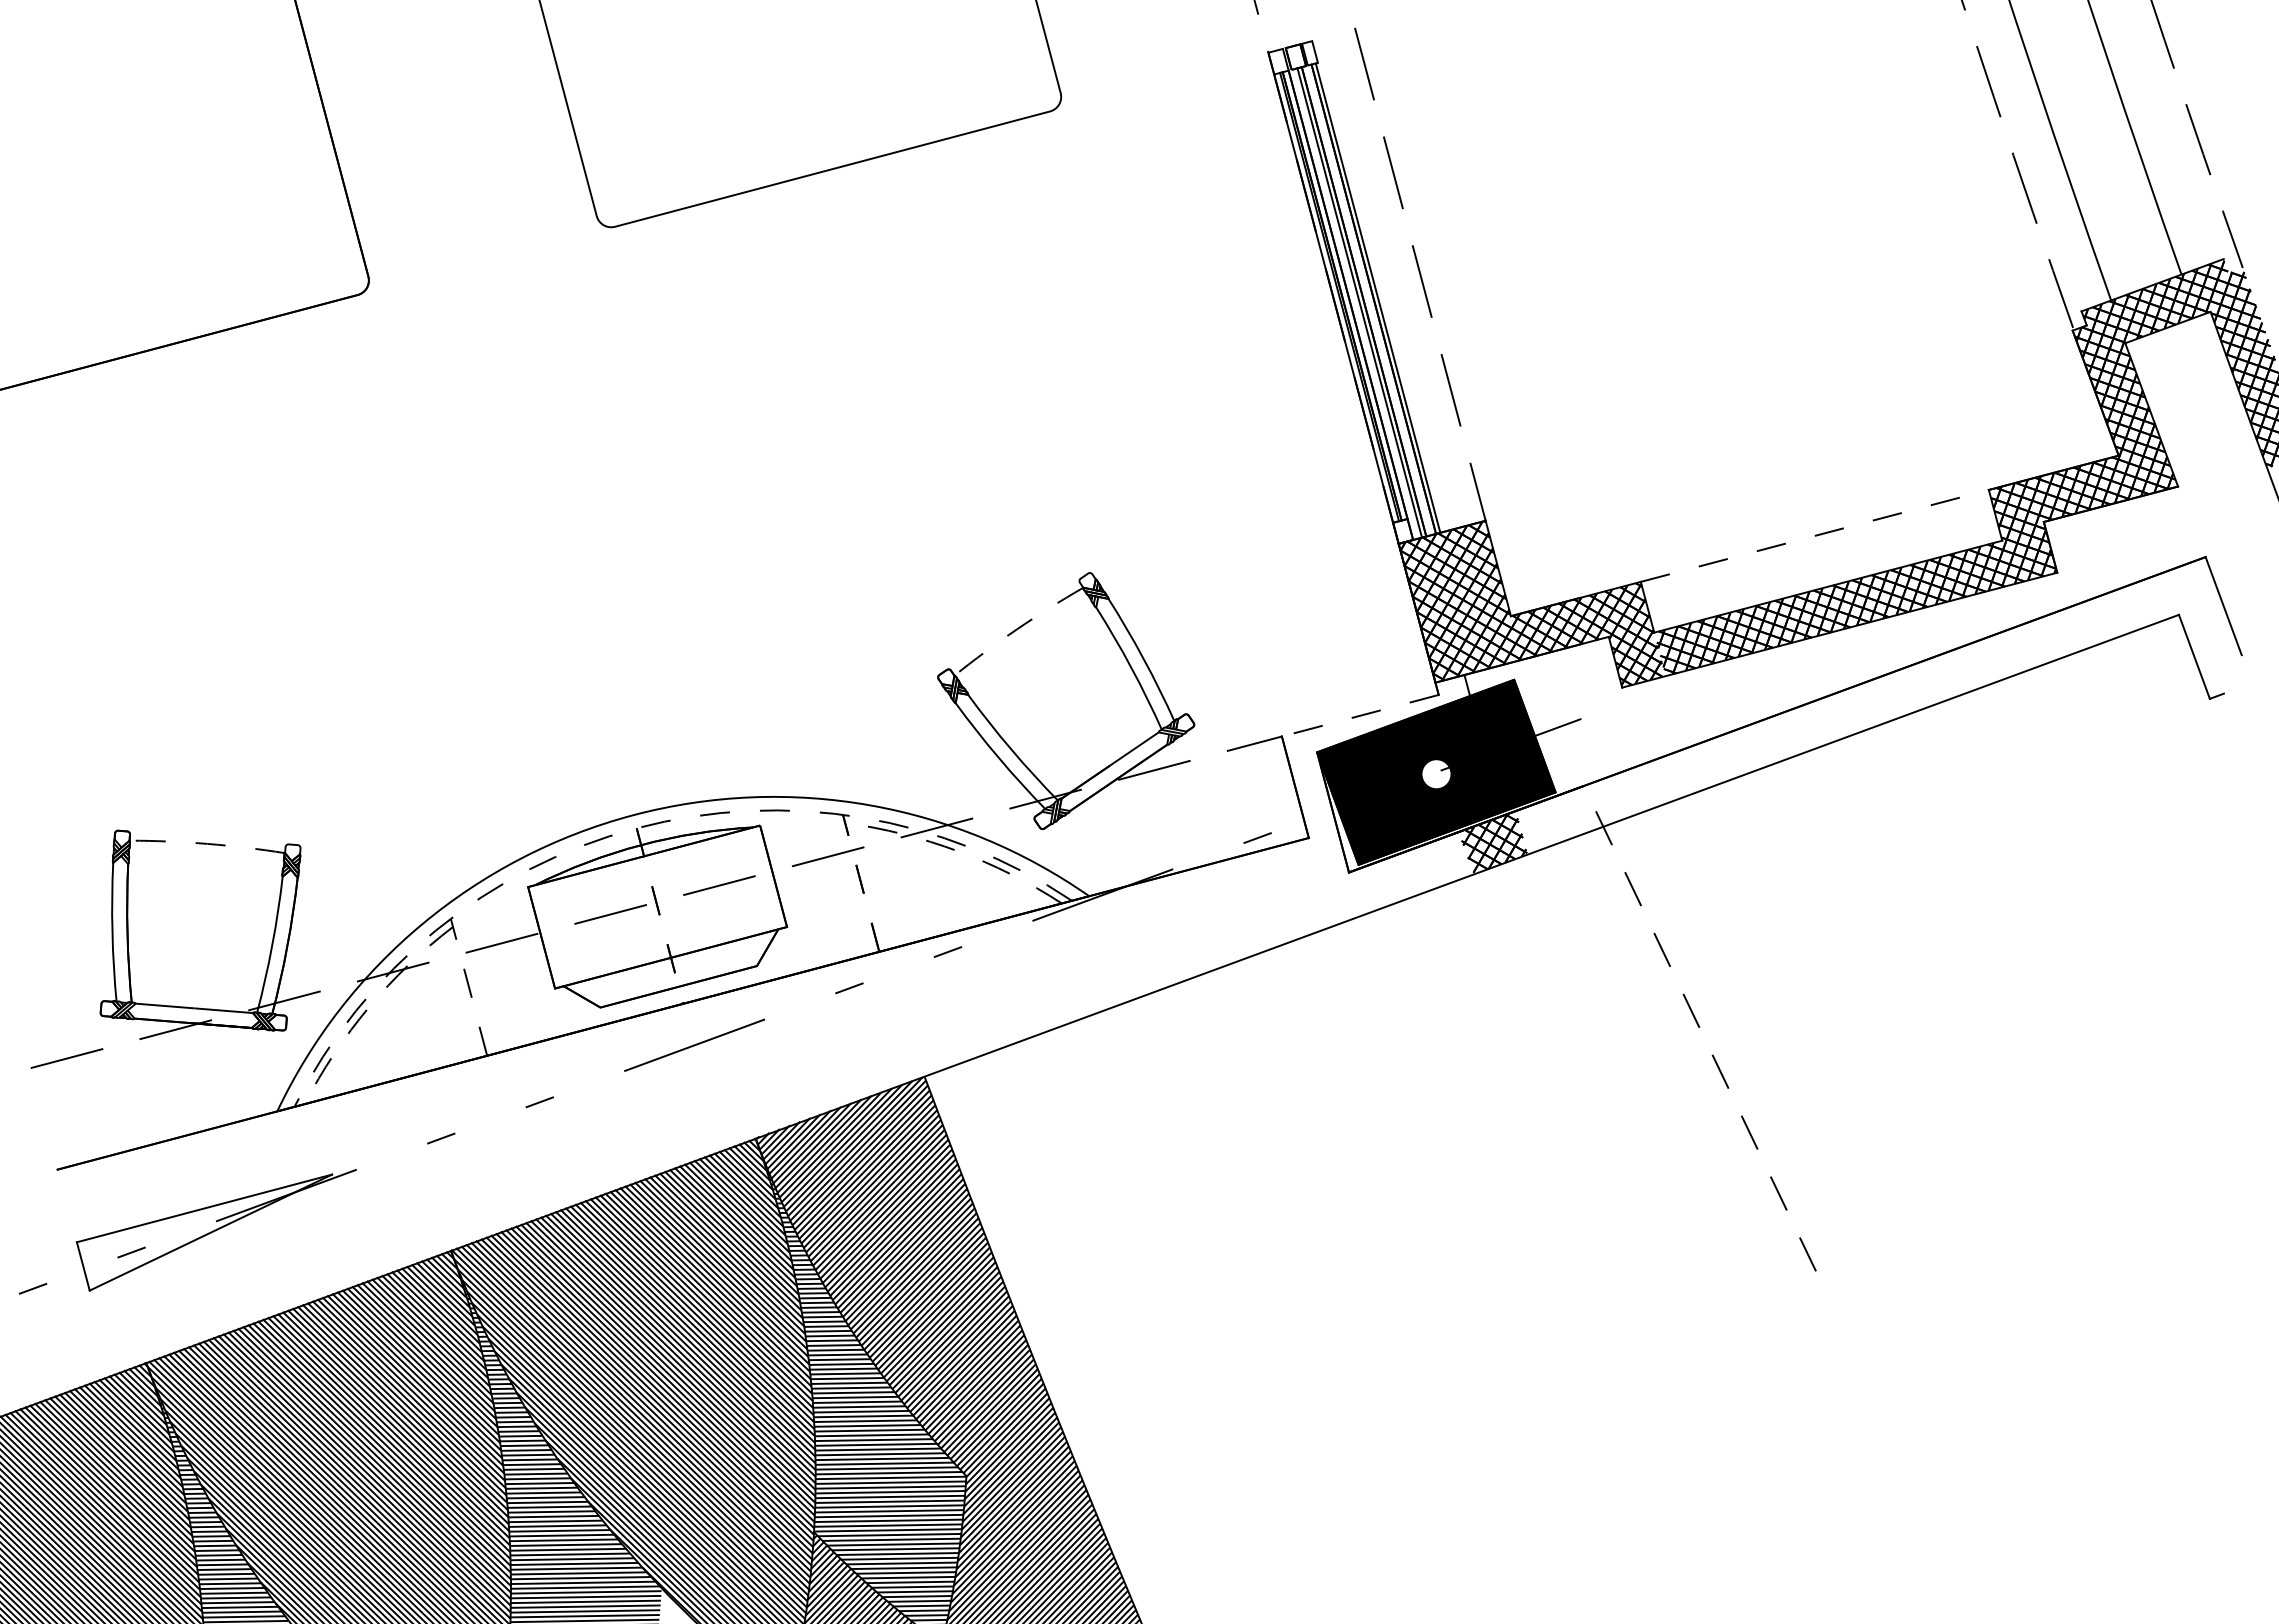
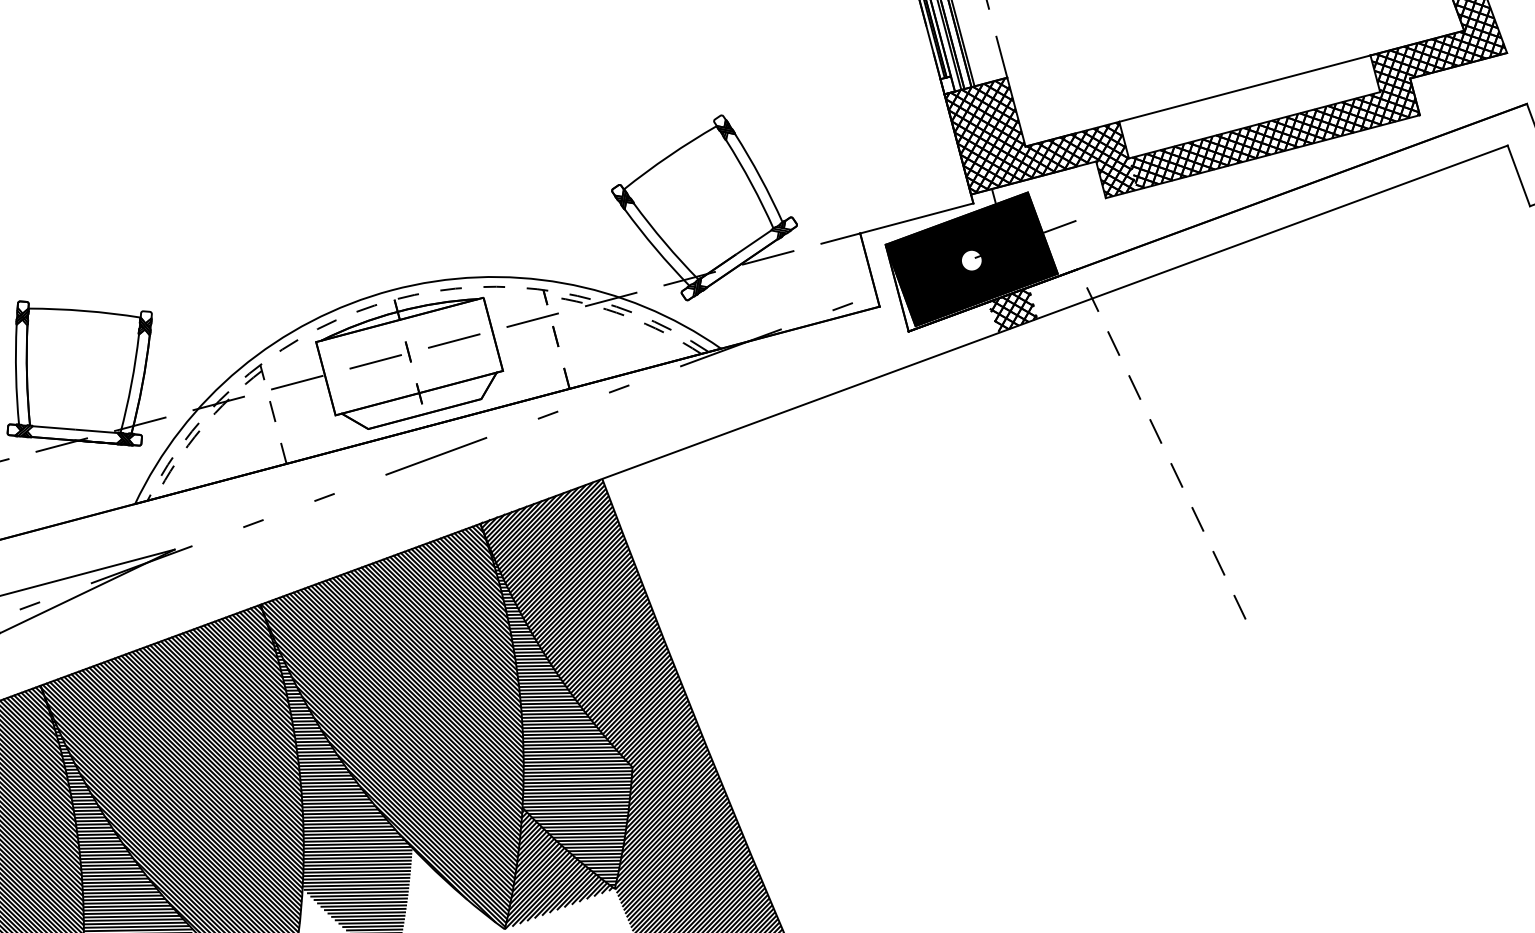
line: (1814, 535) -> (1244, 88), dashed -> solid
arc: (1017, 629) -> (669, 156), dashed -> solid
line: (1359, 715) -> (916, 218), dashed -> solid
arc: (207, 843) -> (84, 310), dashed -> solid

